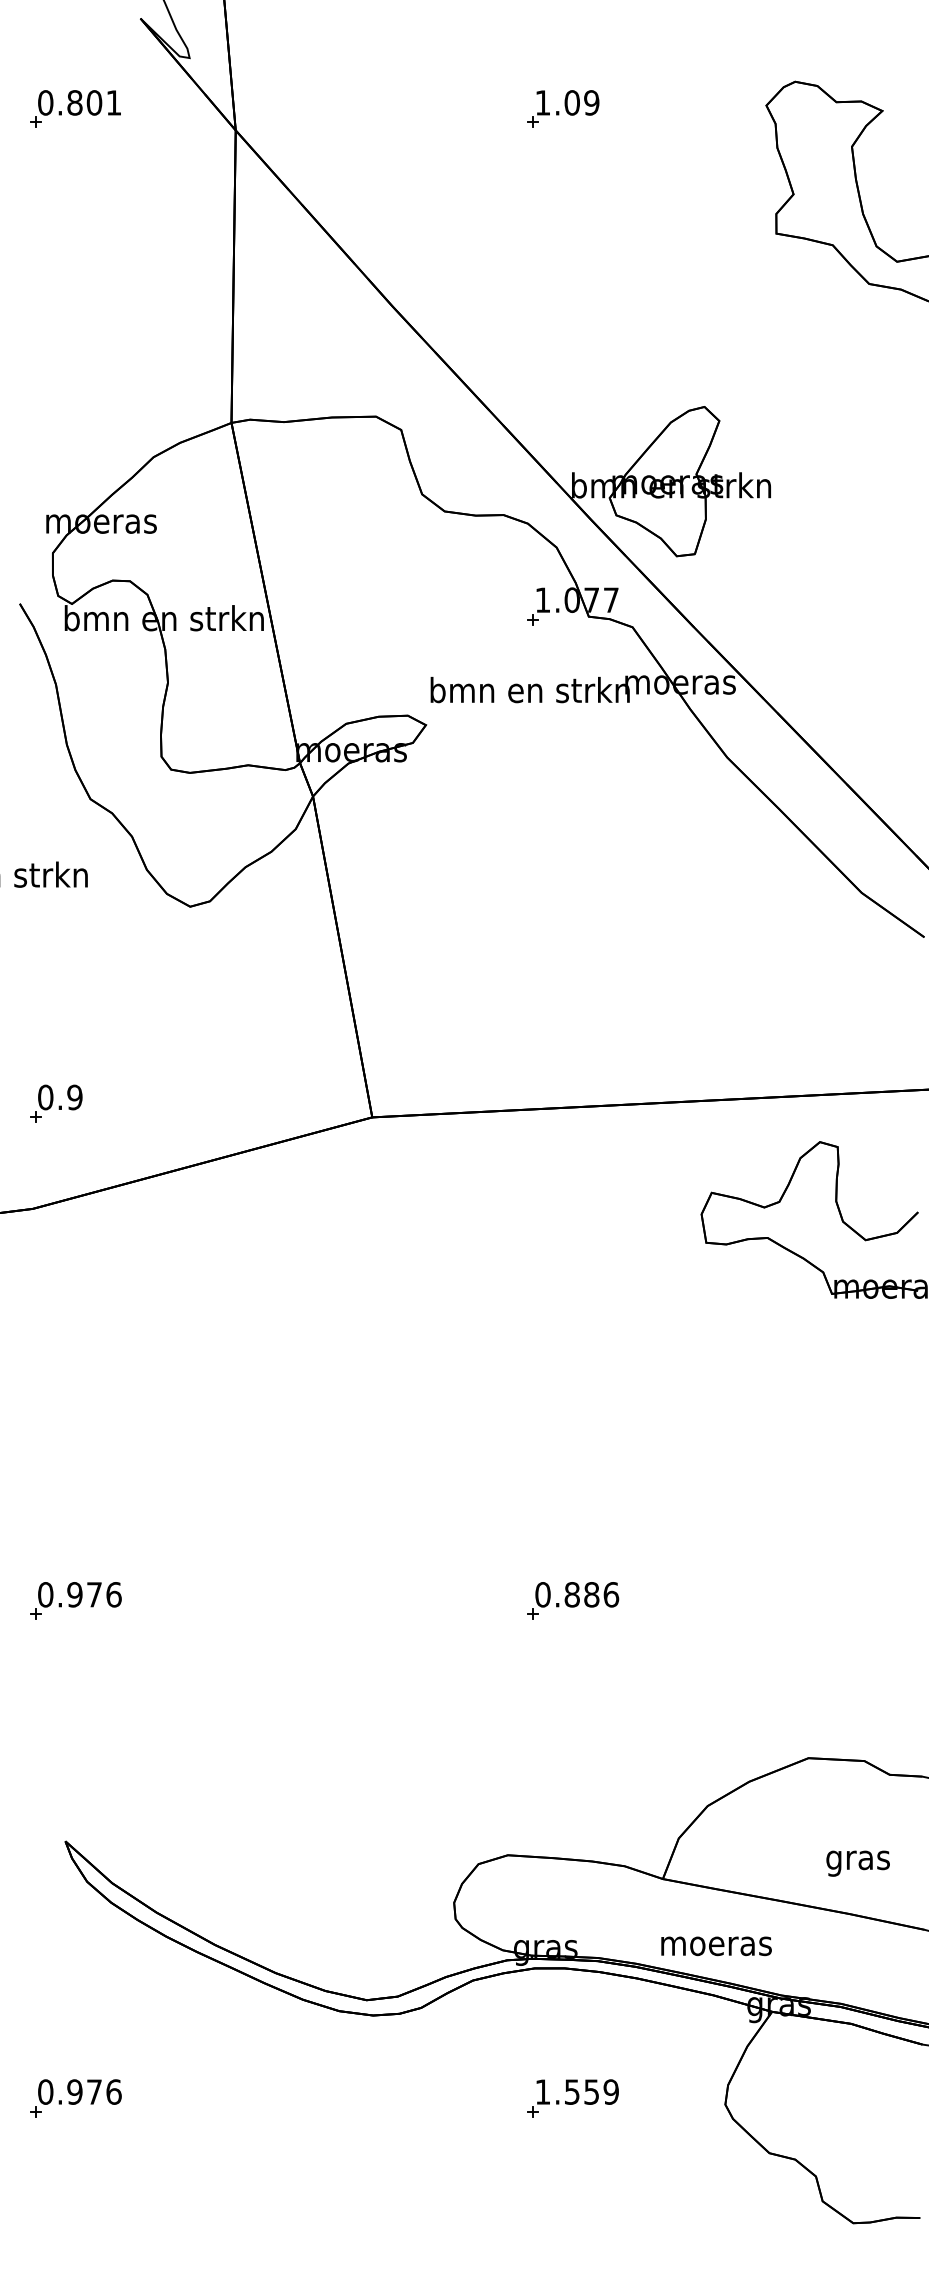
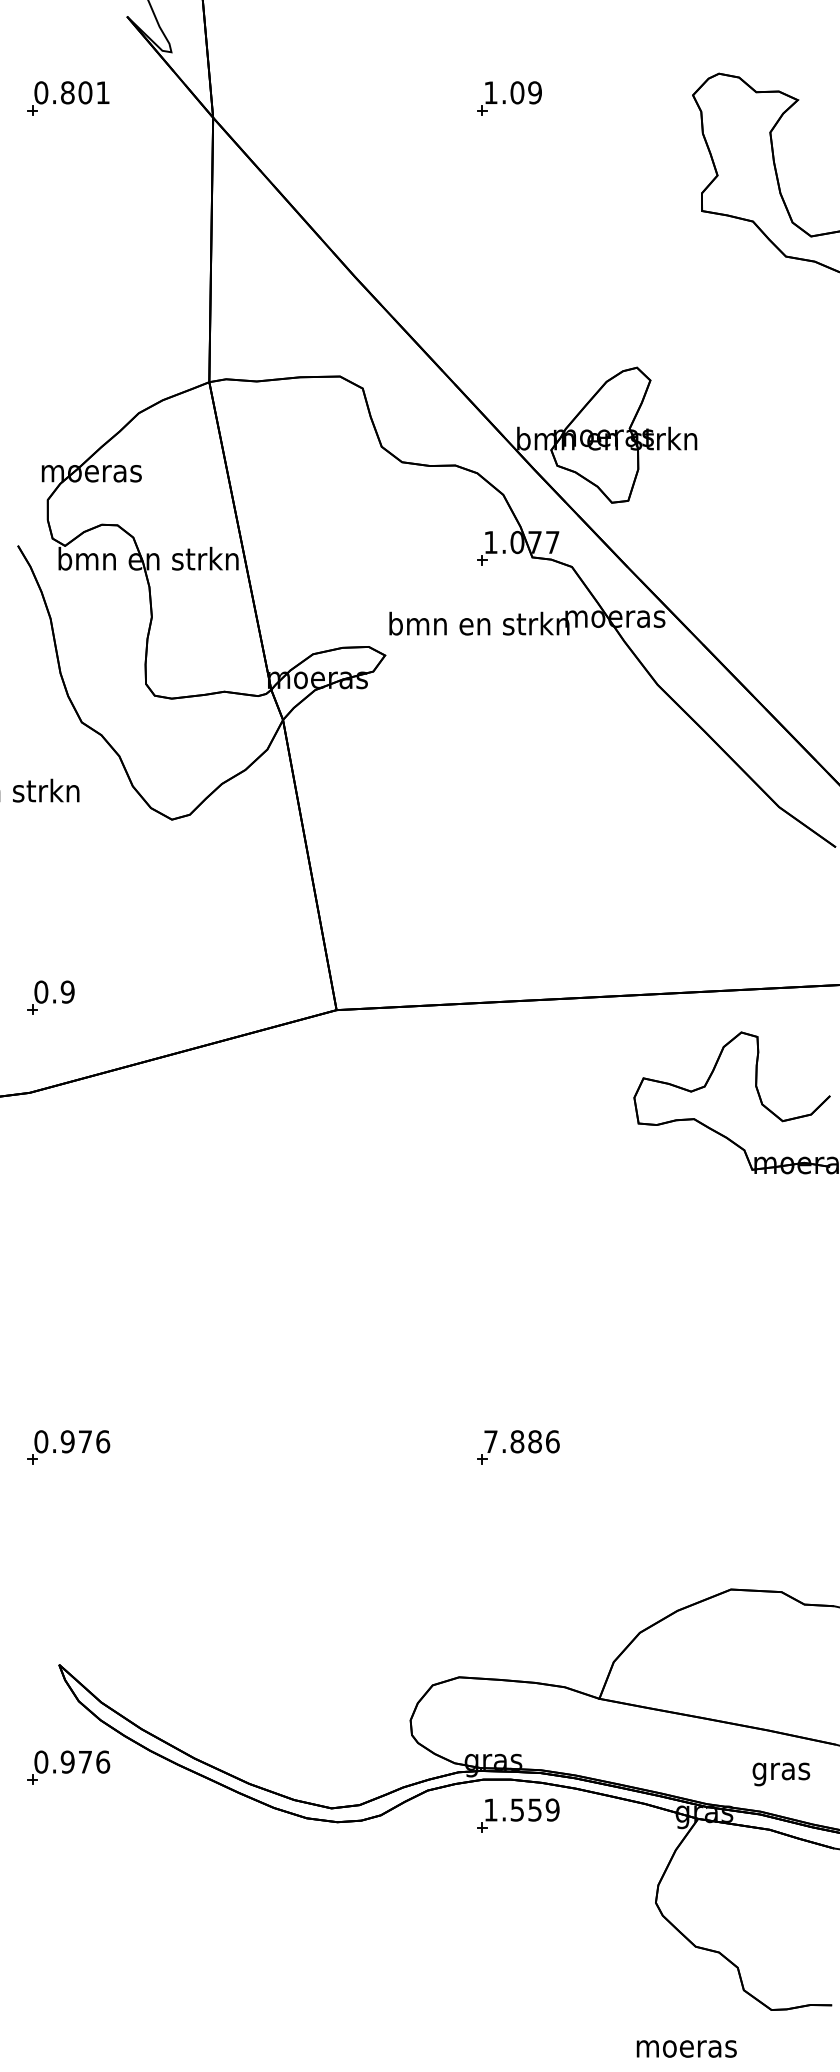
text: (542, 1594) -> (490, 1441), 0.886 -> 7.886
text: (857, 1863) -> (780, 1774), moved
text: (716, 1946) -> (686, 2049), moved
part: (75, 2098) -> (68, 1767), moved
part: (572, 2098) -> (517, 1815), moved

